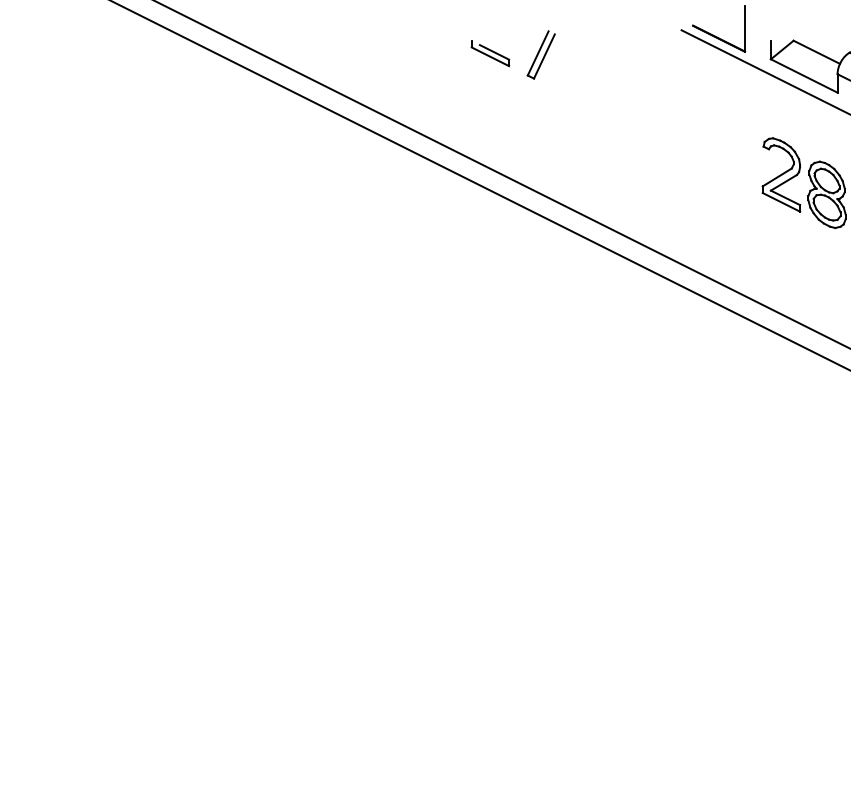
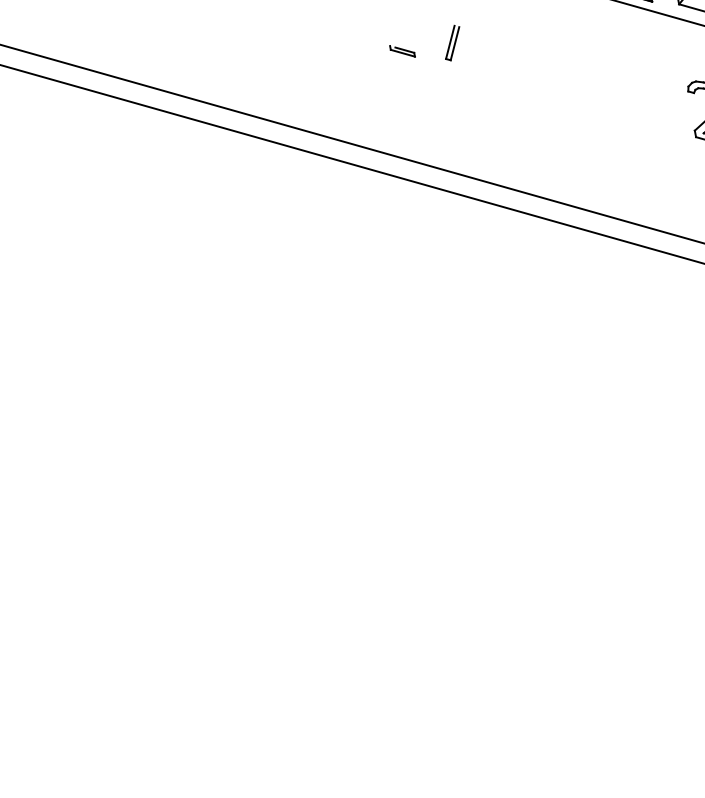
part: (490, 53) -> (402, 51), size x0.6
part: (540, 54) -> (451, 42), size x0.7

